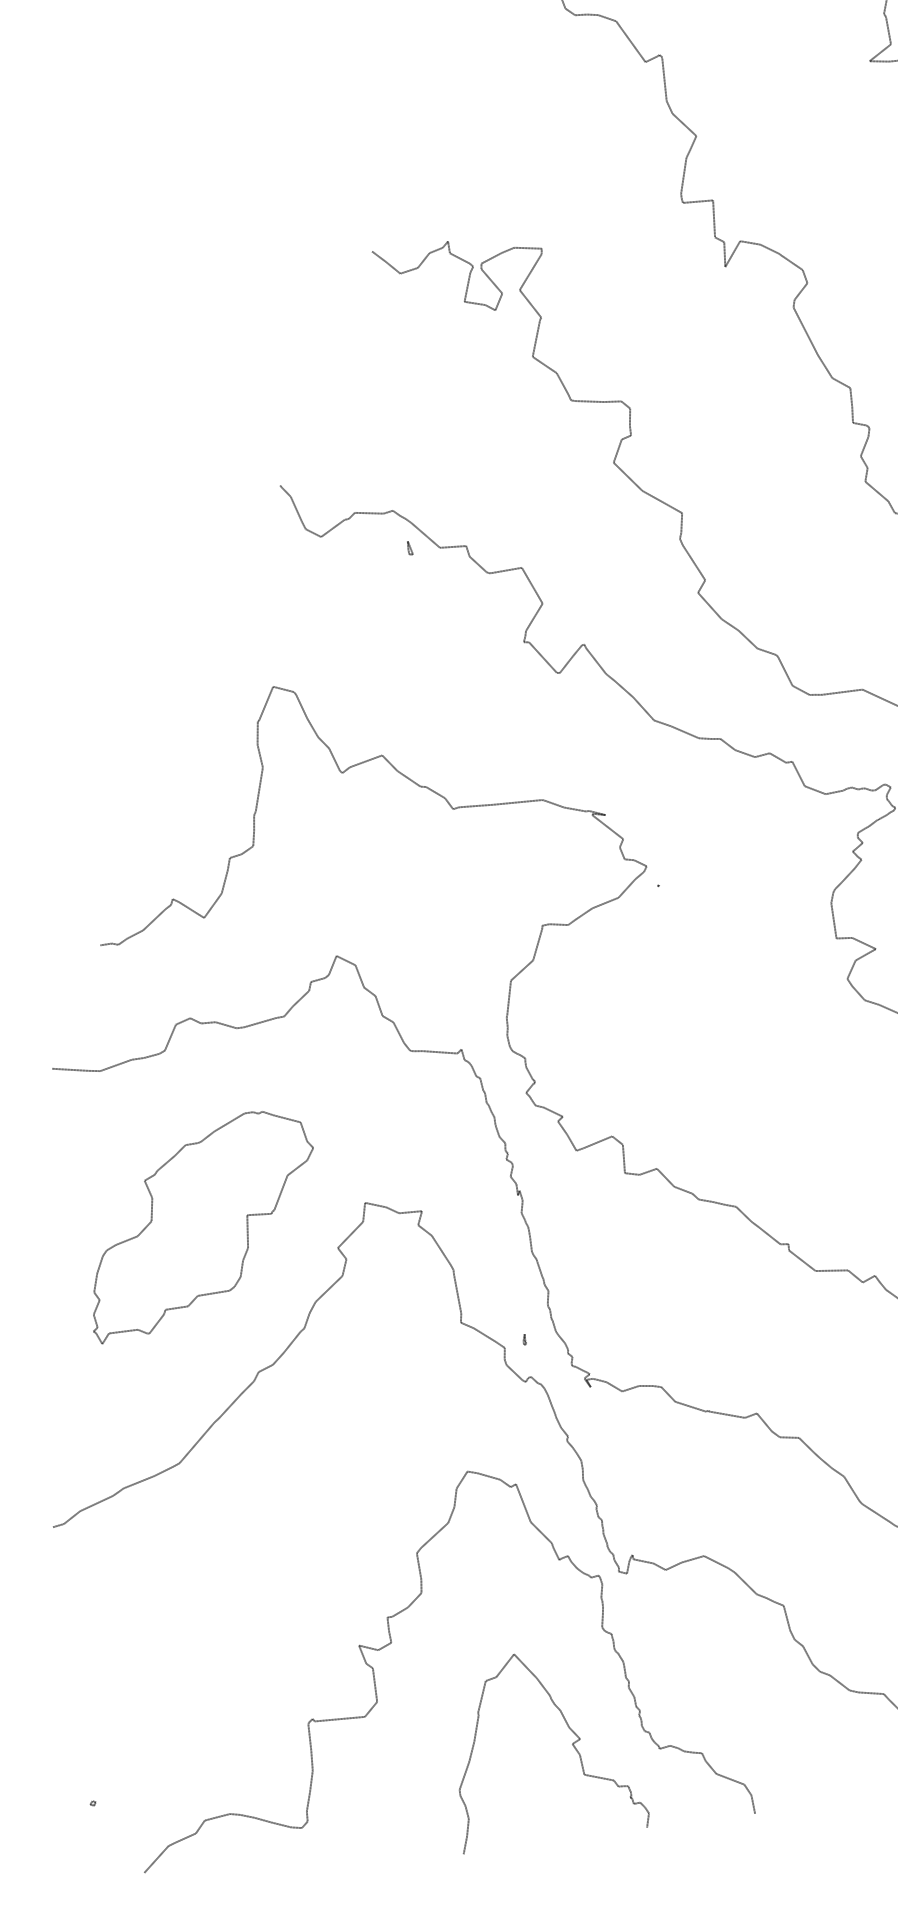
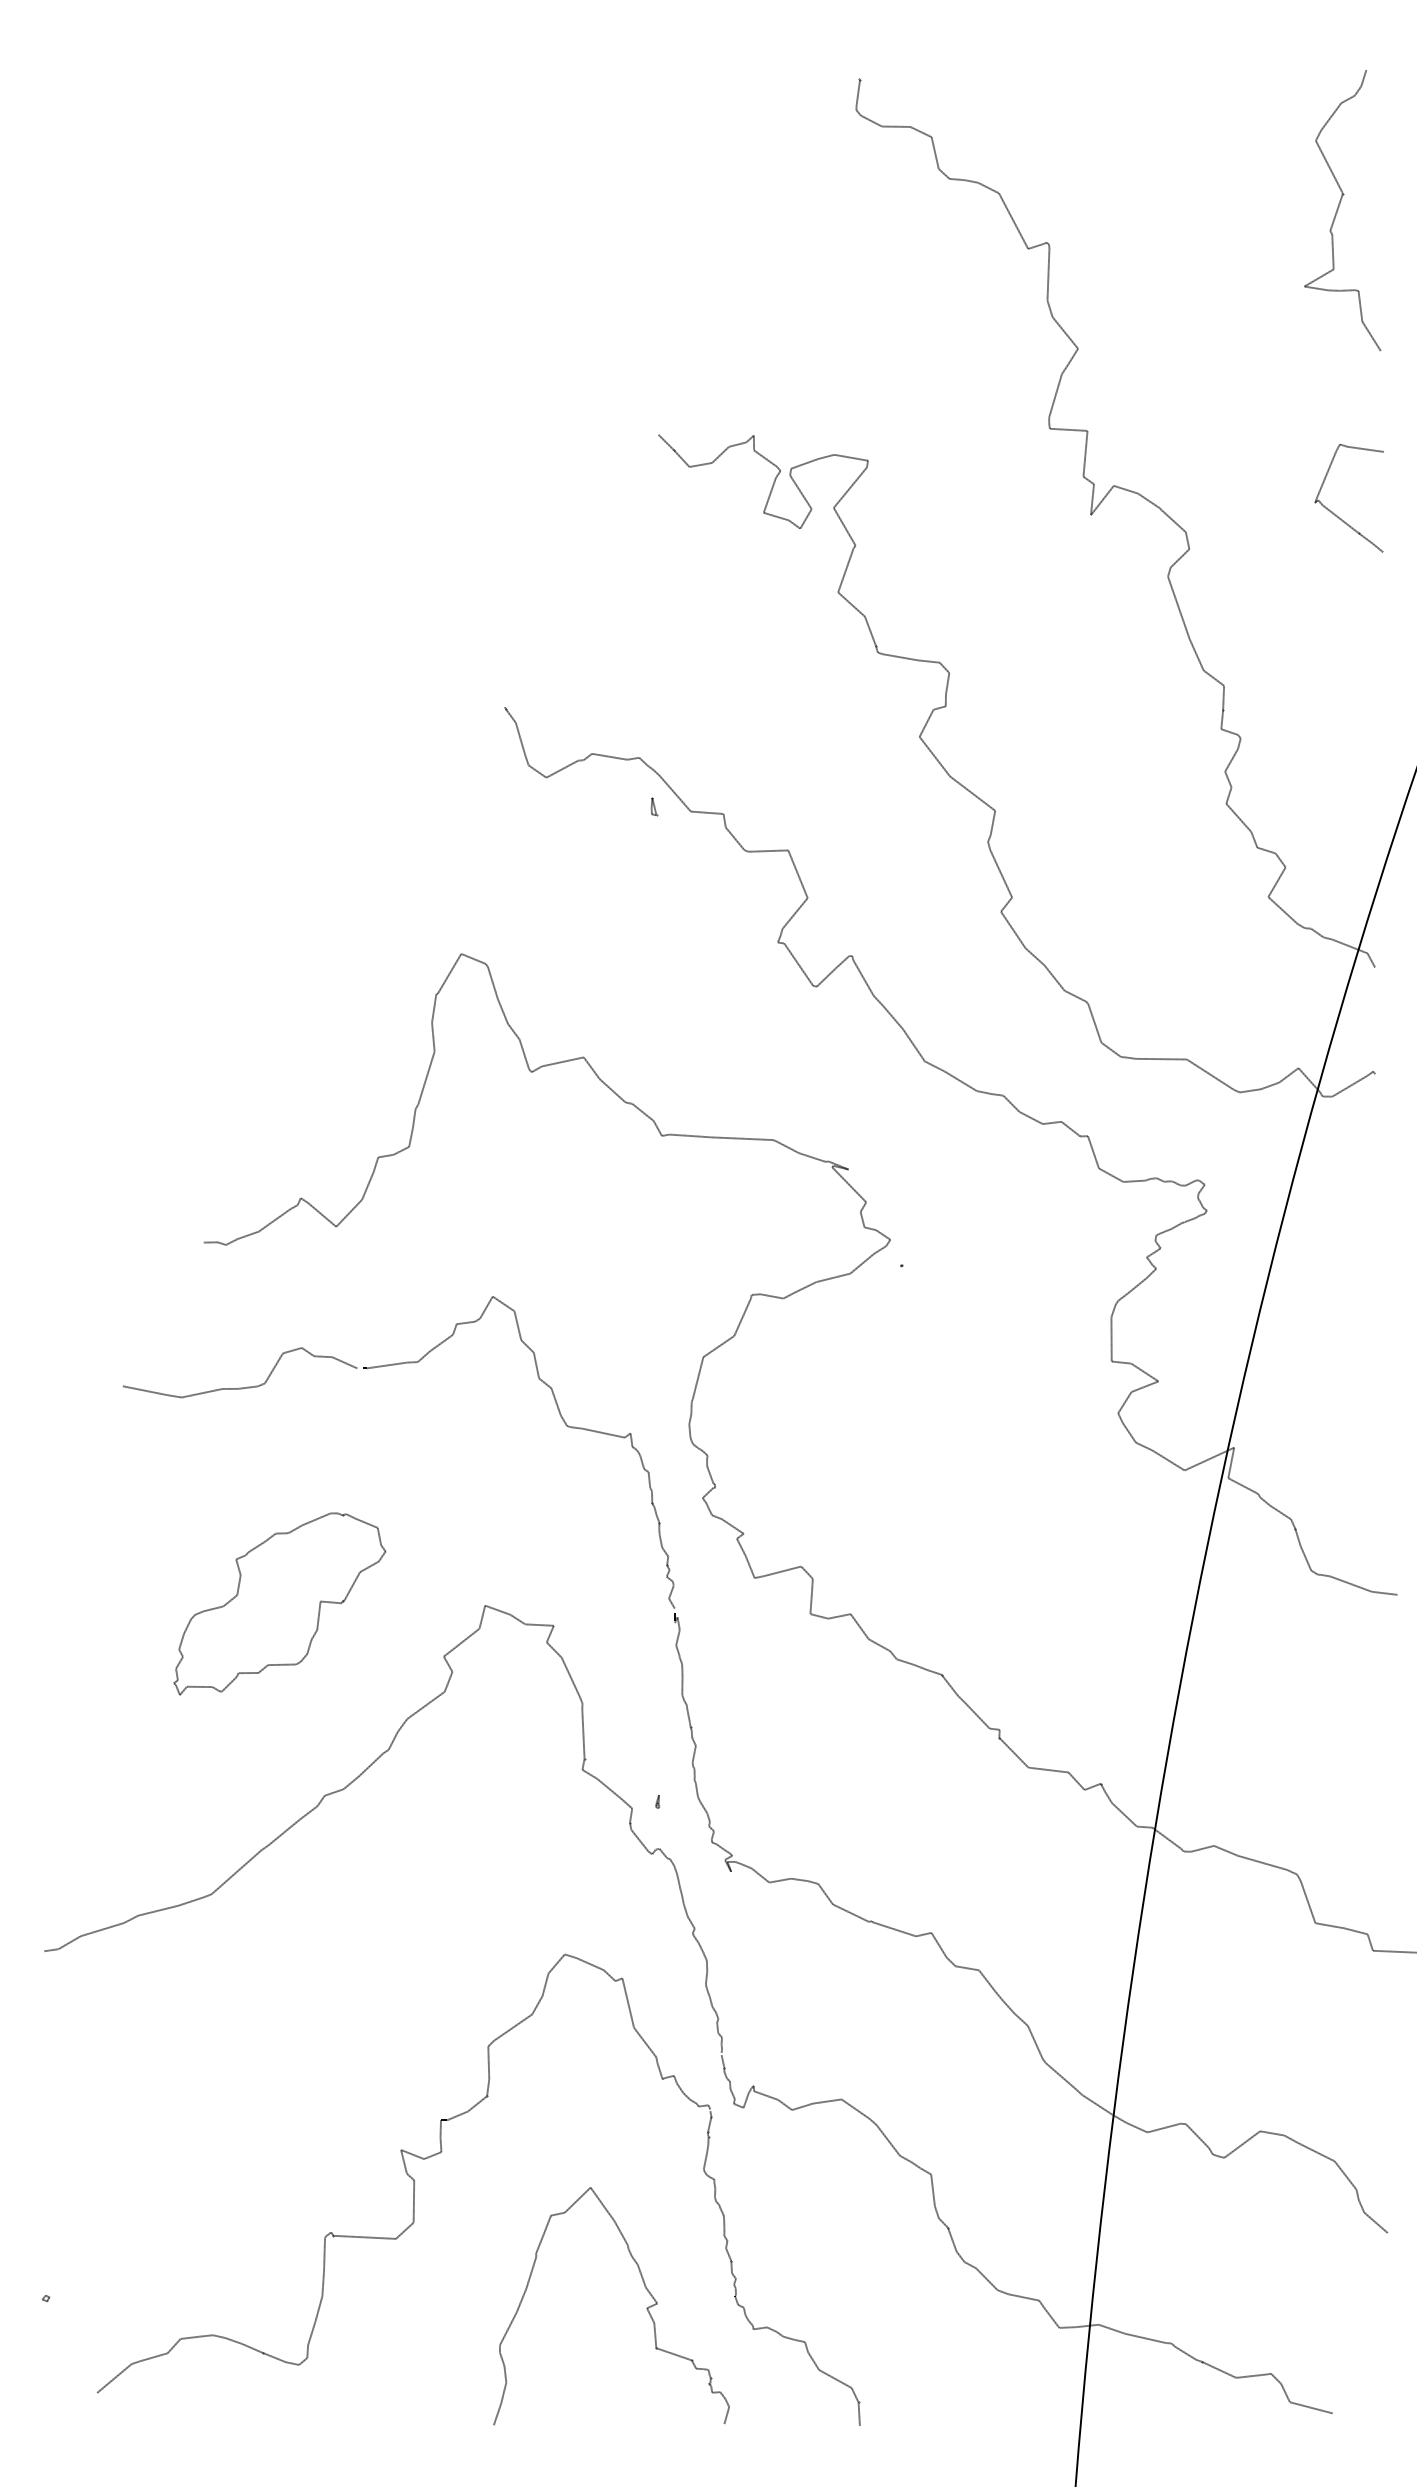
part: (201, 1224) -> (279, 1603), size x0.7

